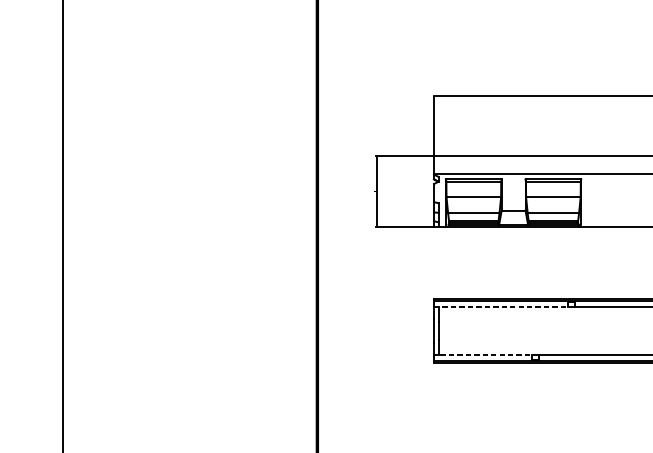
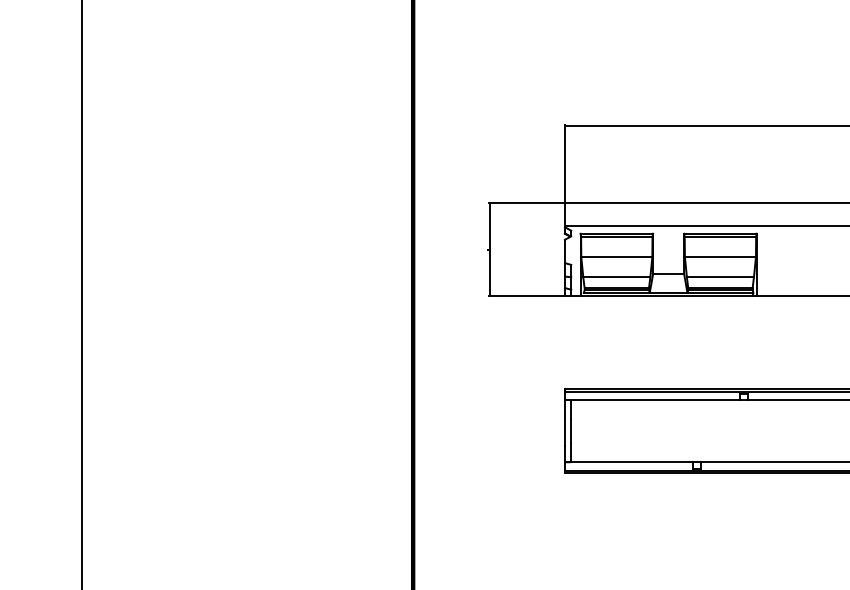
line: (504, 307) -> (656, 400), dashed -> solid
line: (485, 355) -> (632, 462), dashed -> solid

